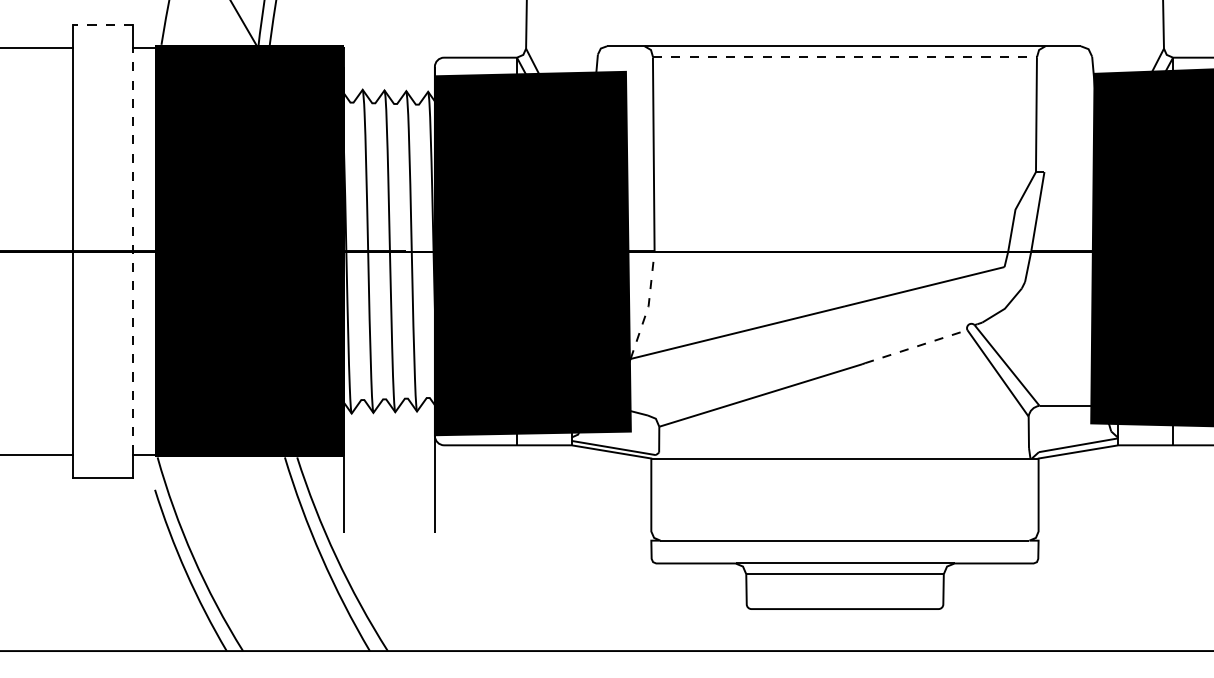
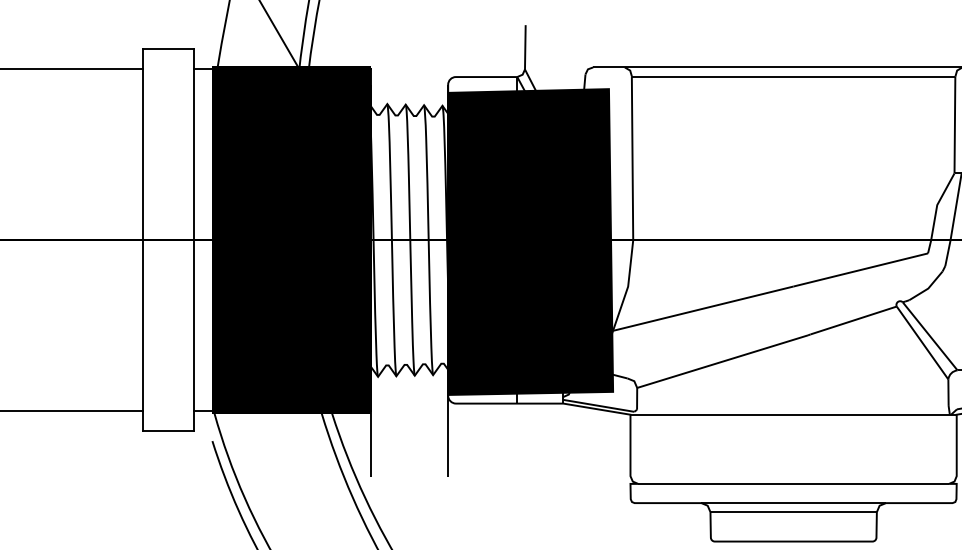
line: (102, 24) -> (168, 49), dashed -> solid
line: (845, 57) -> (794, 76), dashed -> solid
line: (132, 250) -> (193, 239), dashed -> solid
line: (648, 306) -> (628, 286), dashed -> solid
line: (916, 346) -> (853, 320), dashed -> solid

